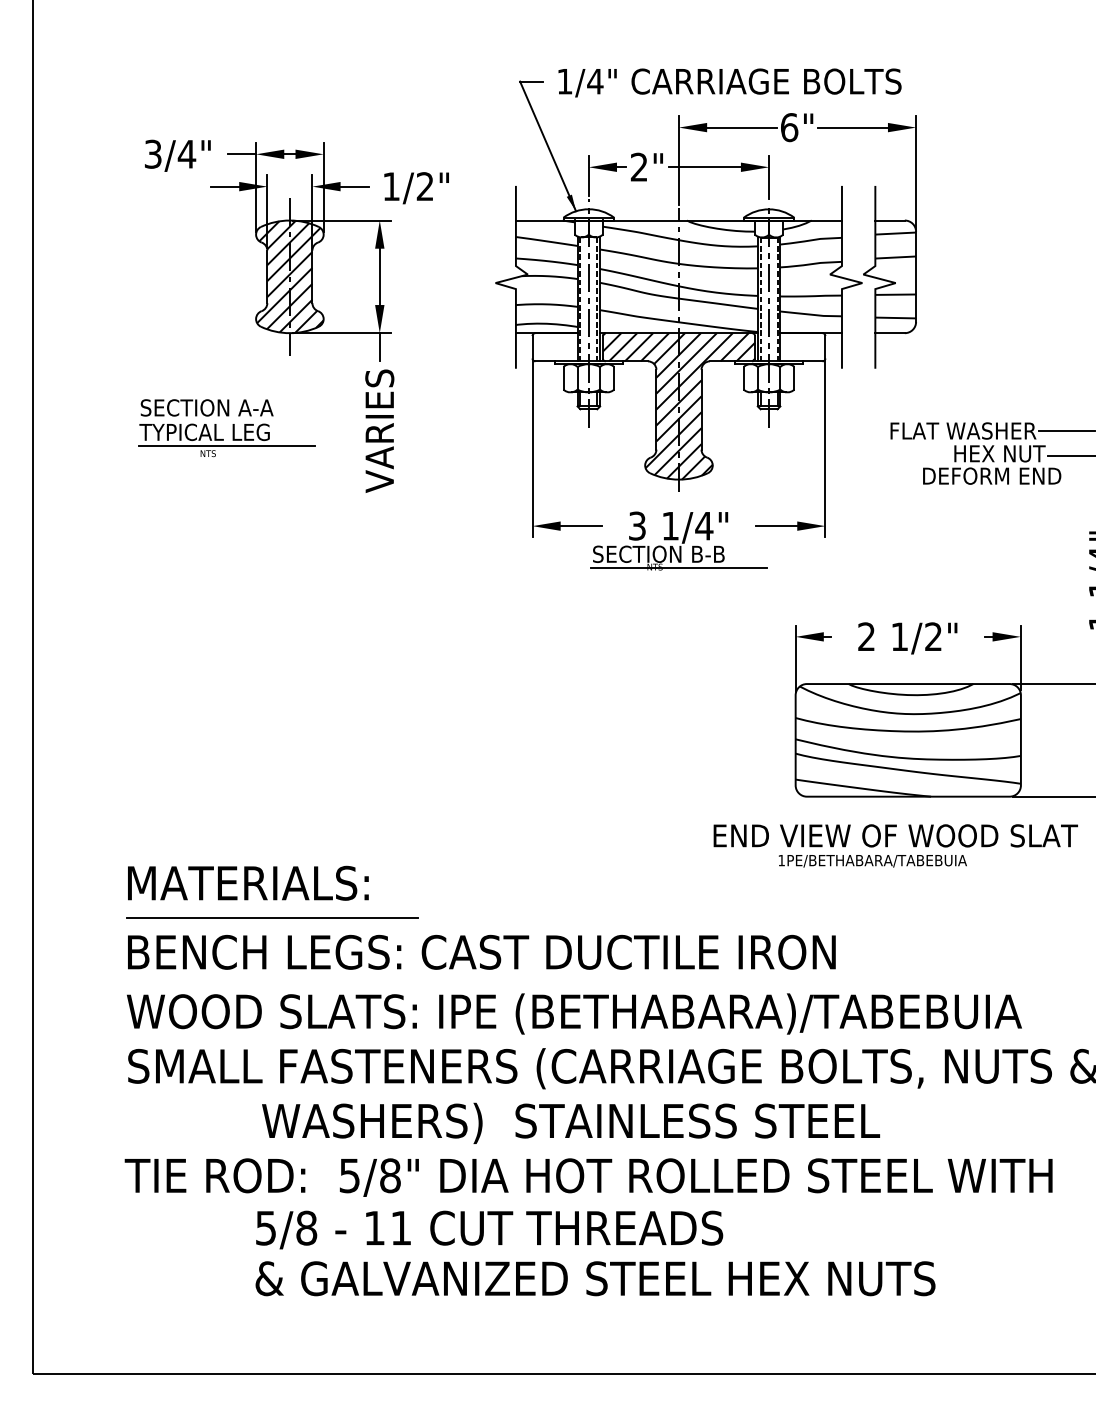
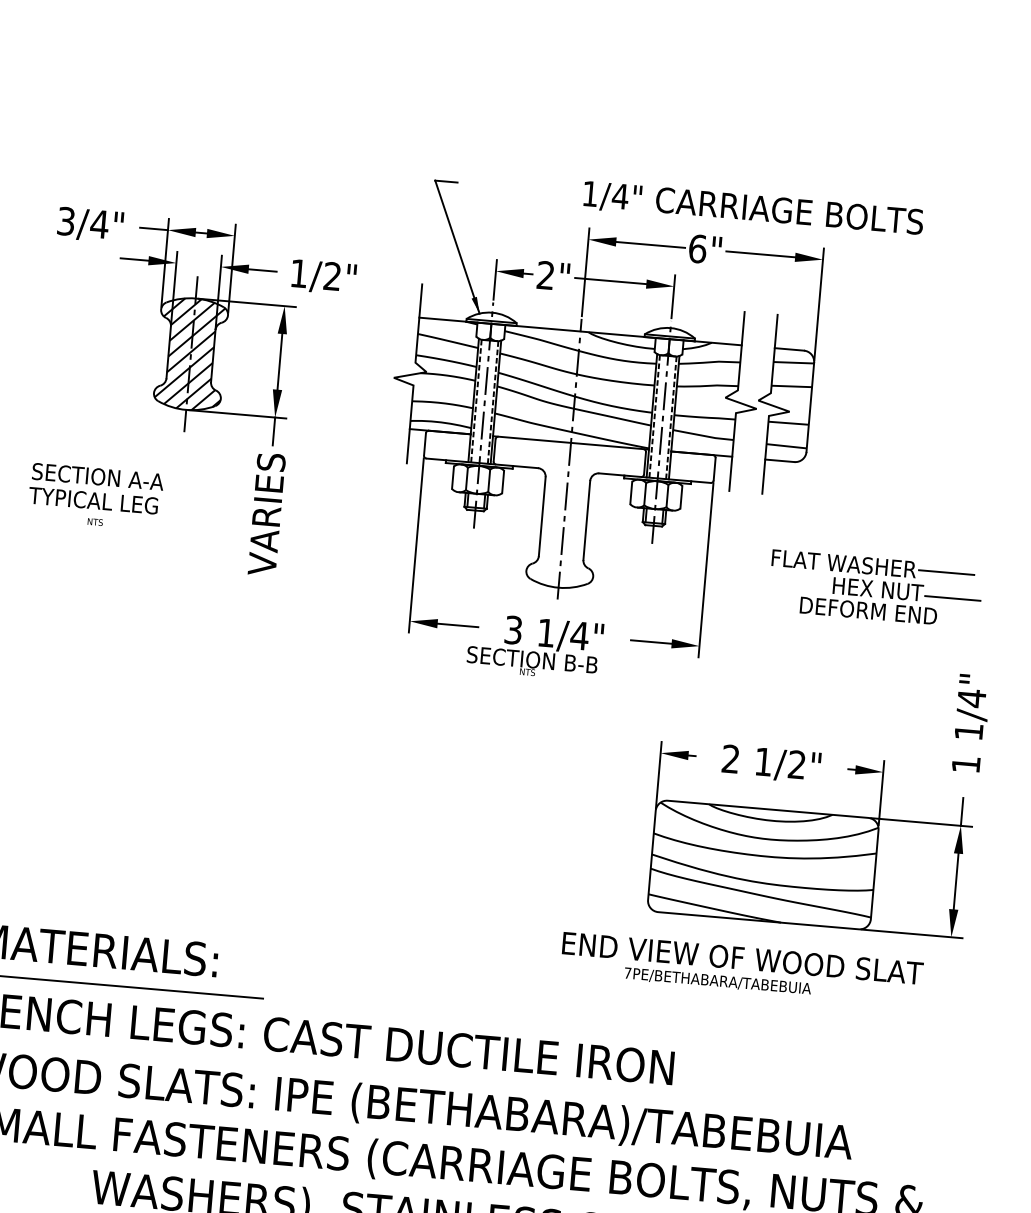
text: (729, 82) -> (753, 208), moved
hatch: (678, 406) -> (564, 515), removed
line: (226, 446) -> (113, 516), removed
line: (679, 568) -> (551, 675), removed
text: (781, 860) -> (627, 973), 1PE/BETHABARA/TABEBUIA -> 7PE/BETHABARA/TABEBUIA

